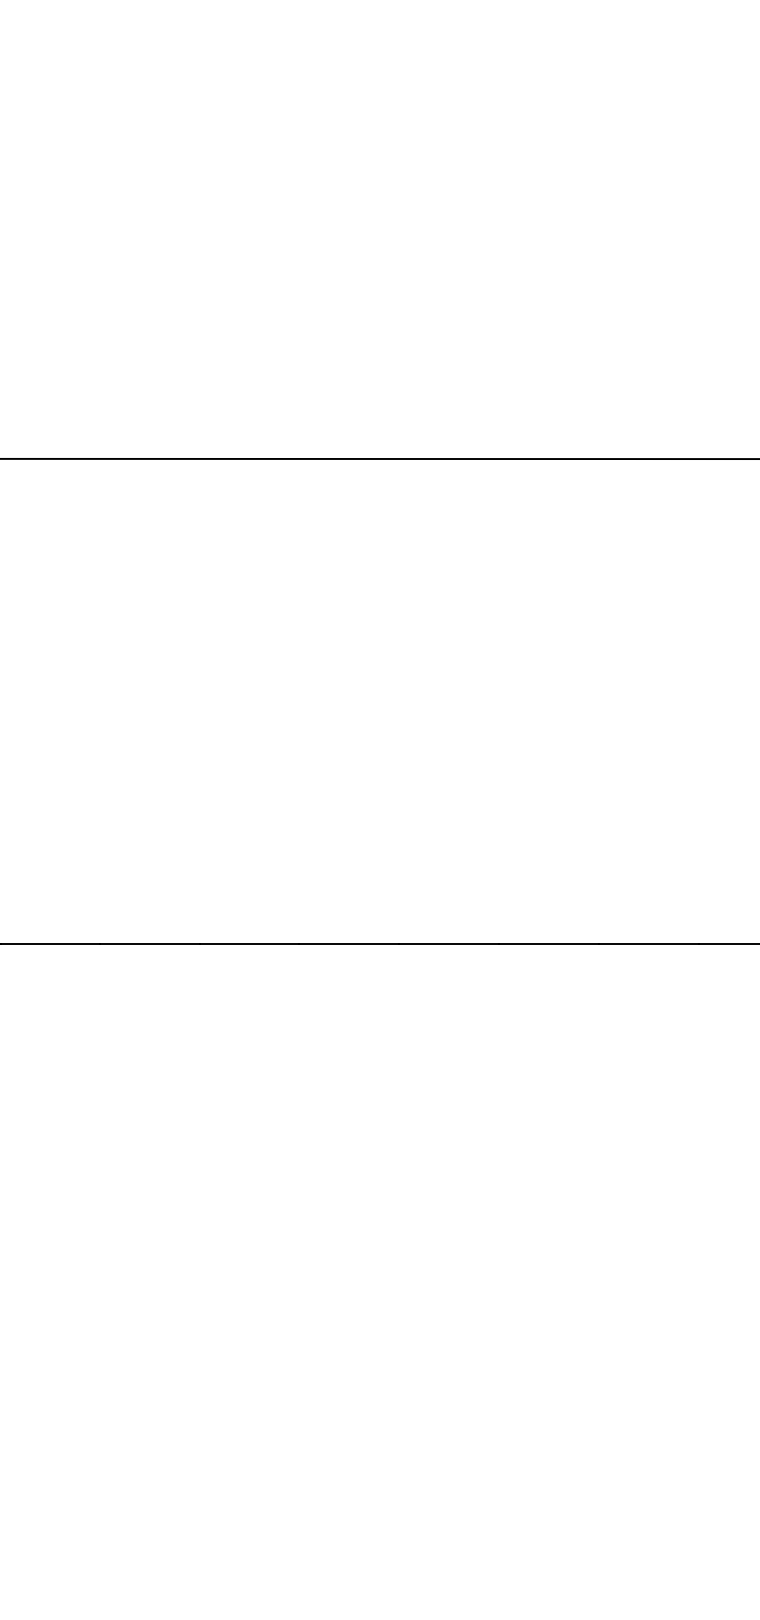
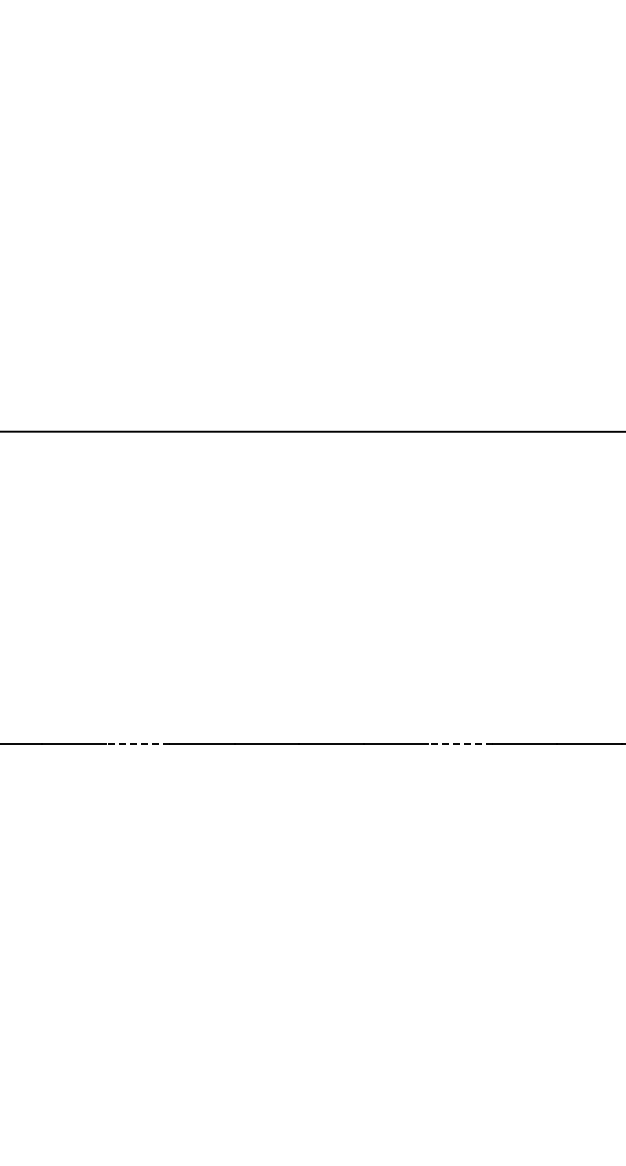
line: (148, 943) -> (137, 744), solid -> dashed
line: (647, 943) -> (459, 744), solid -> dashed

